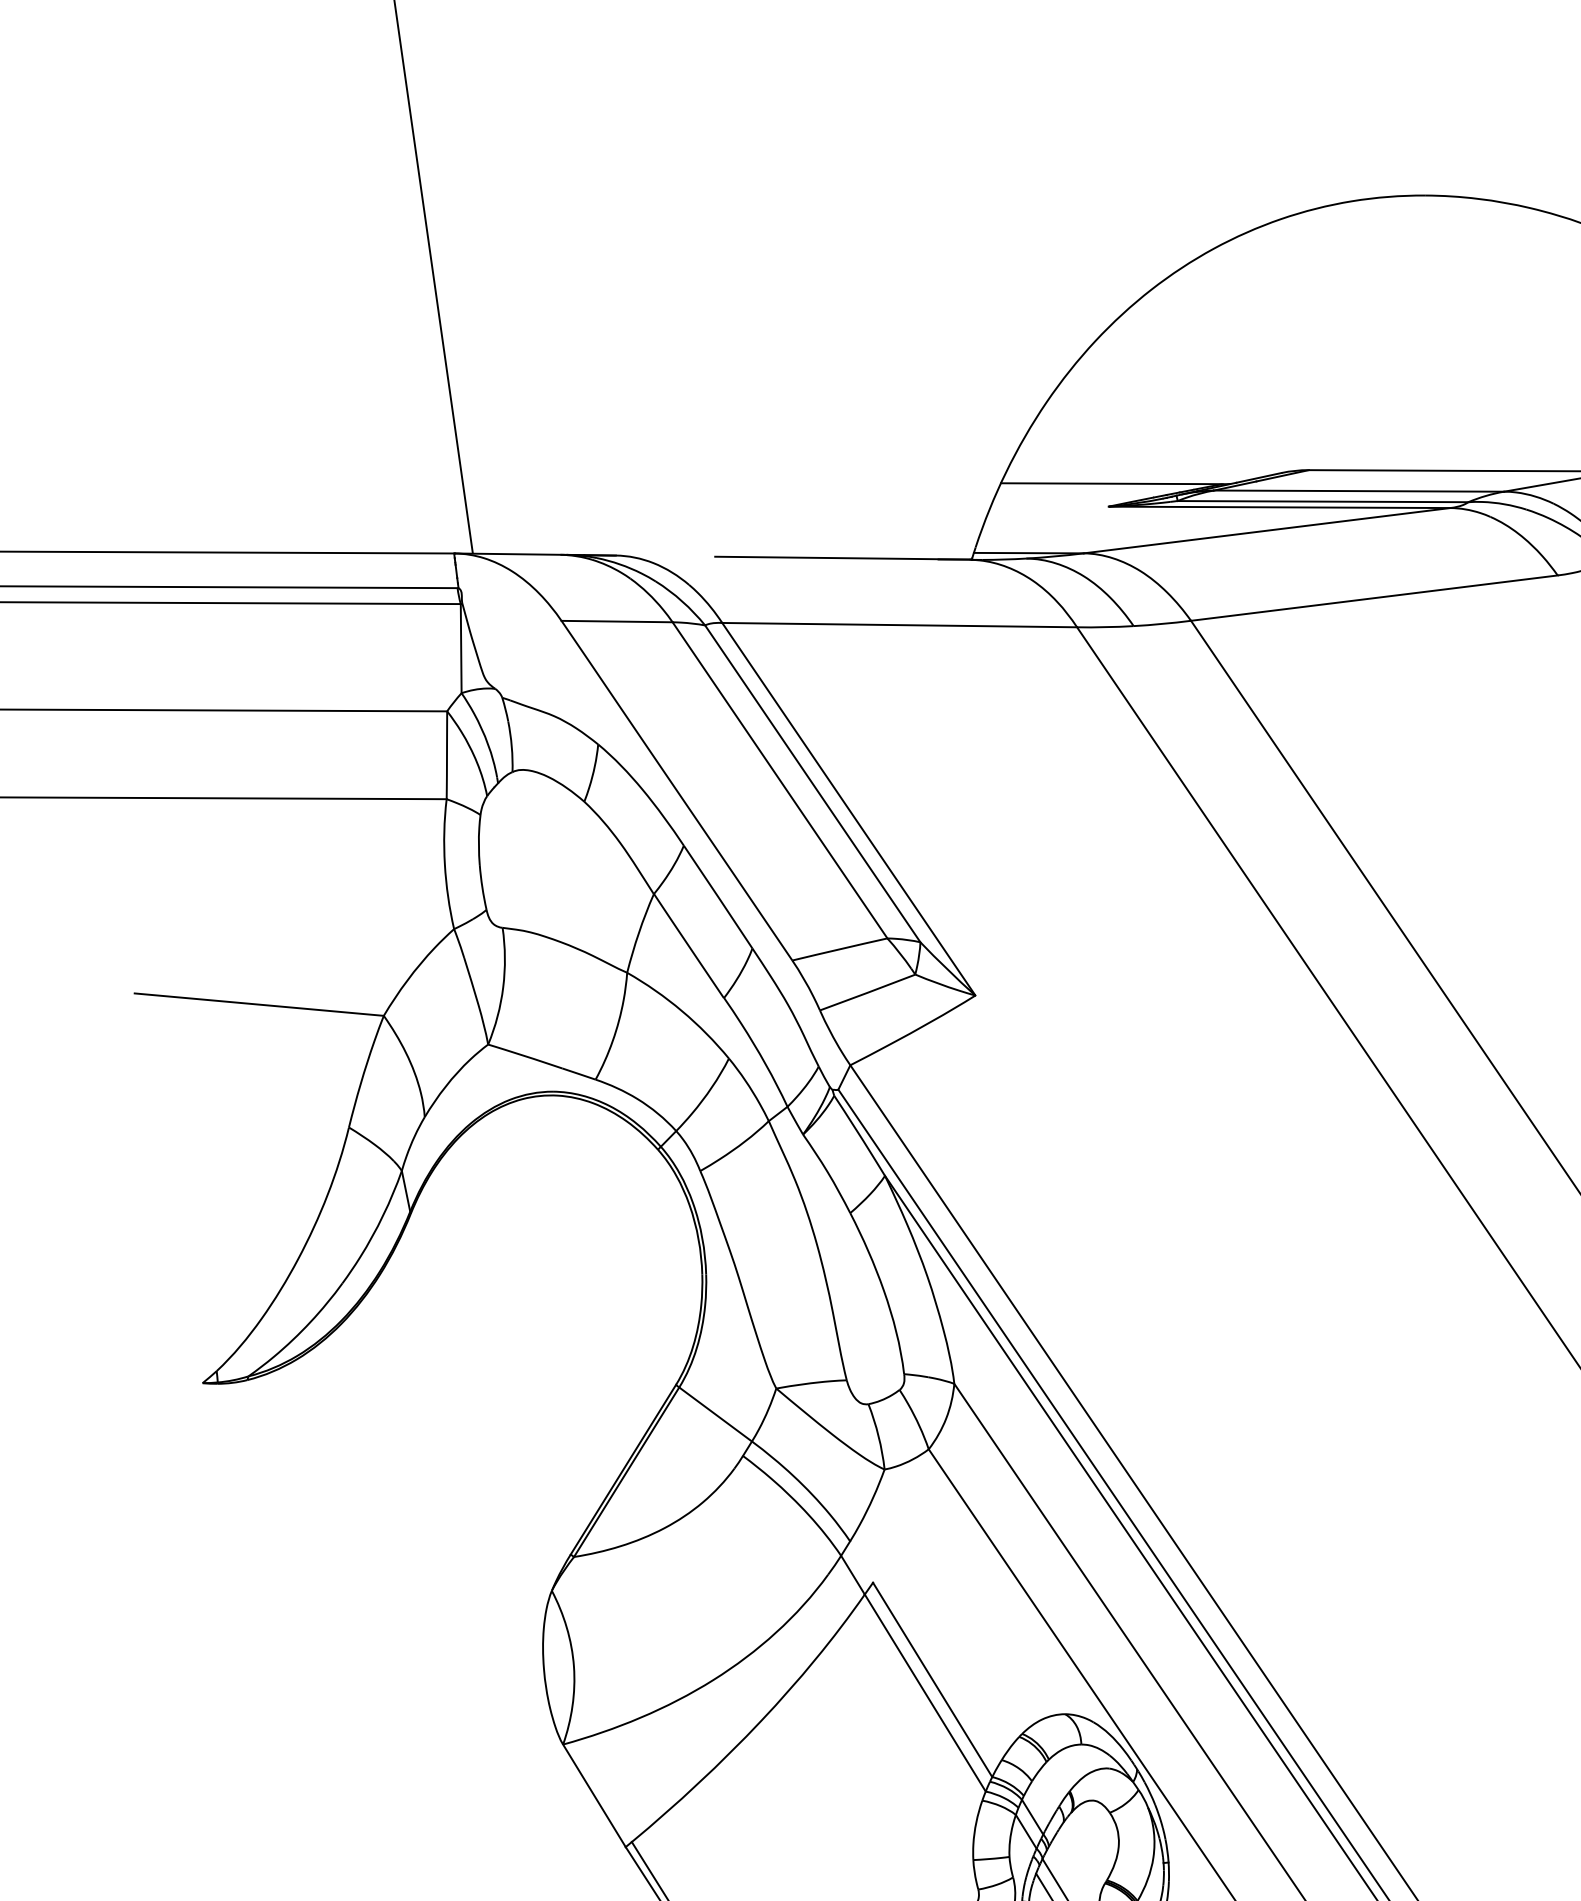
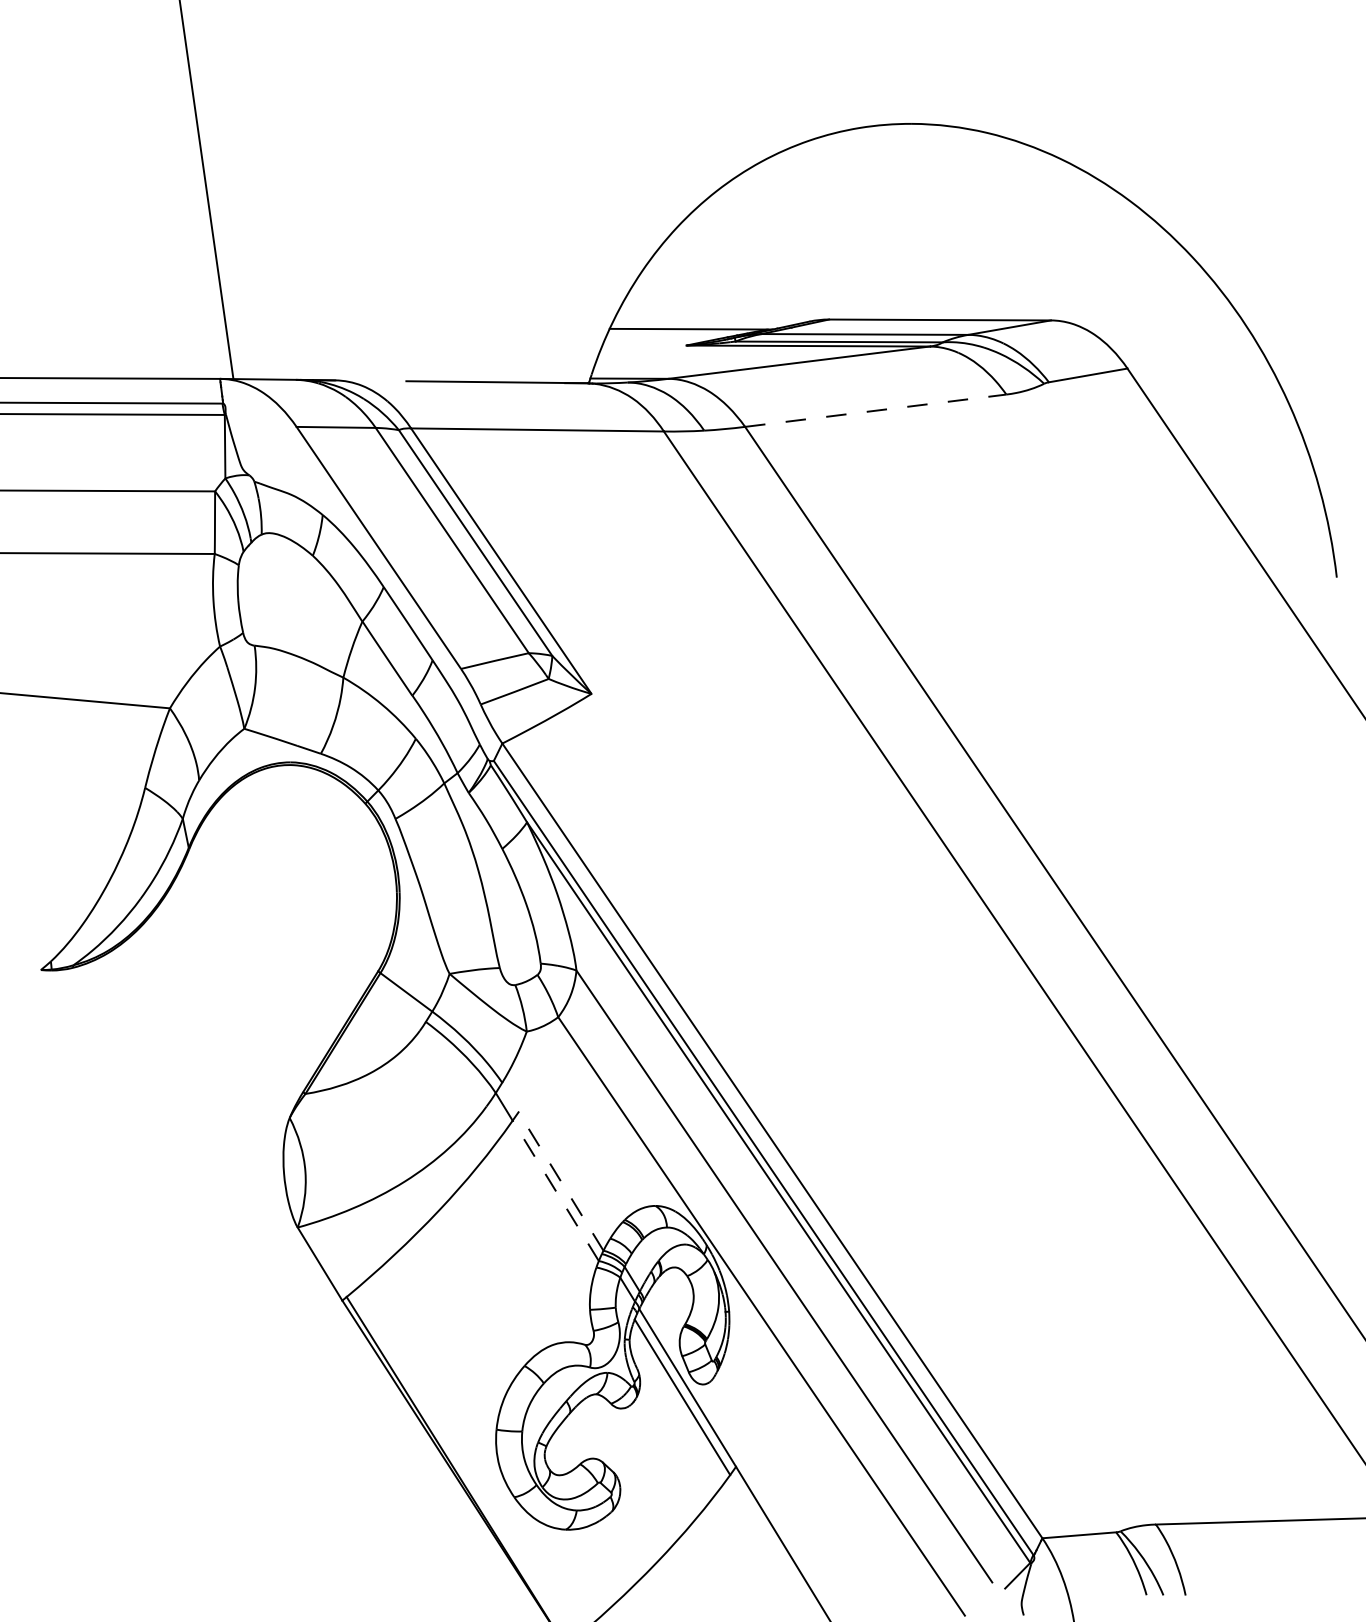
line: (1374, 597) -> (875, 410), solid -> dashed
line: (931, 1679) -> (560, 1181), solid -> dashed
line: (924, 1692) -> (555, 1190), solid -> dashed

